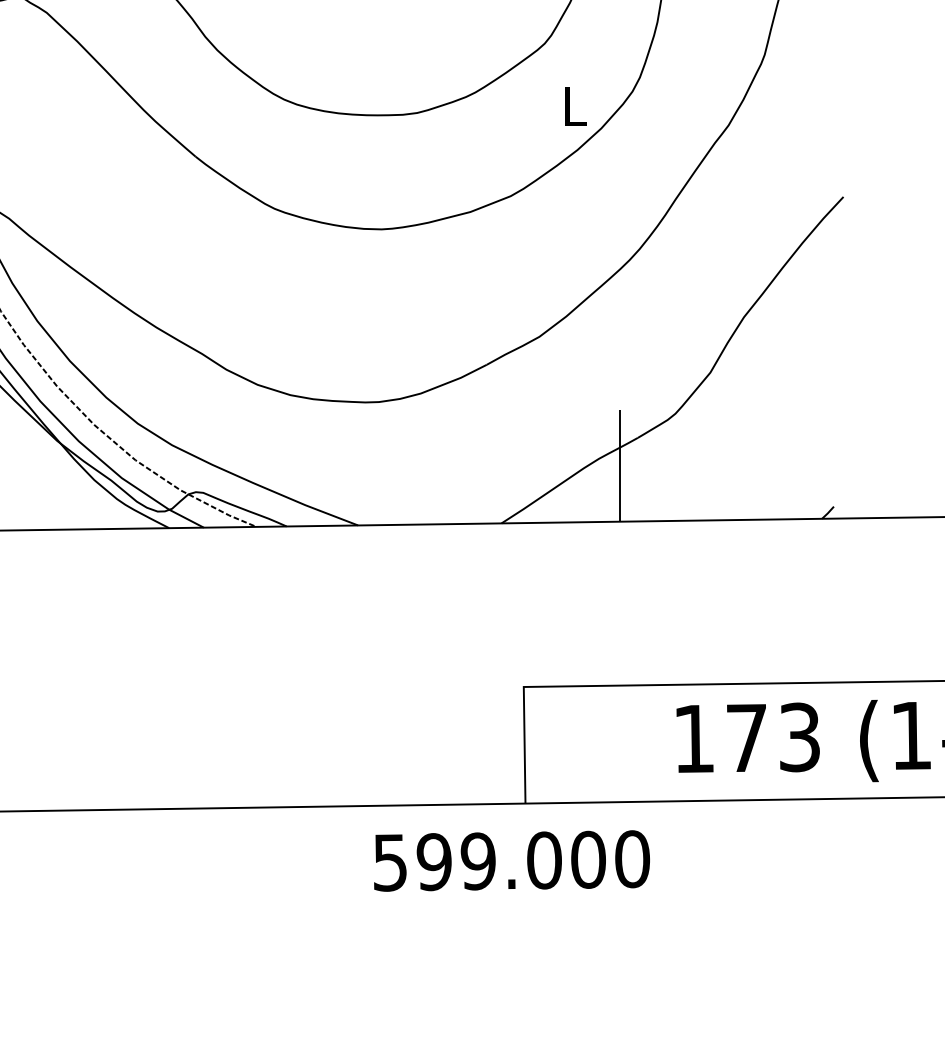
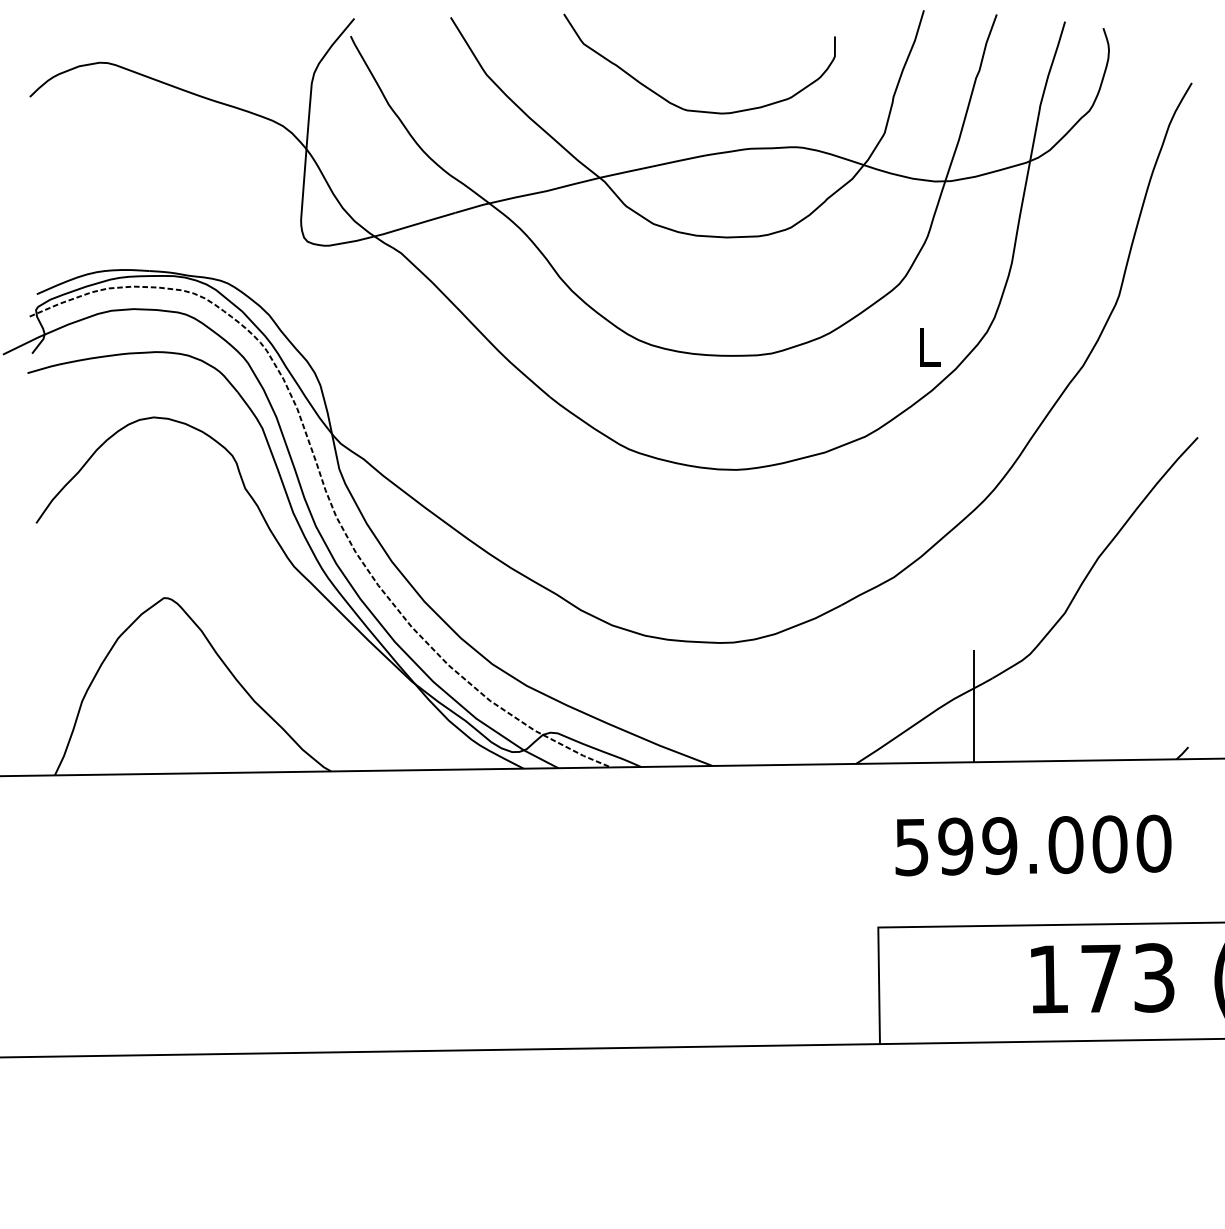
text: (512, 860) -> (1033, 845), moved

